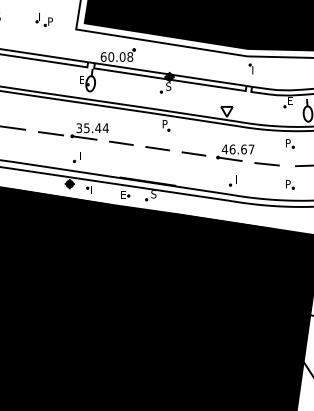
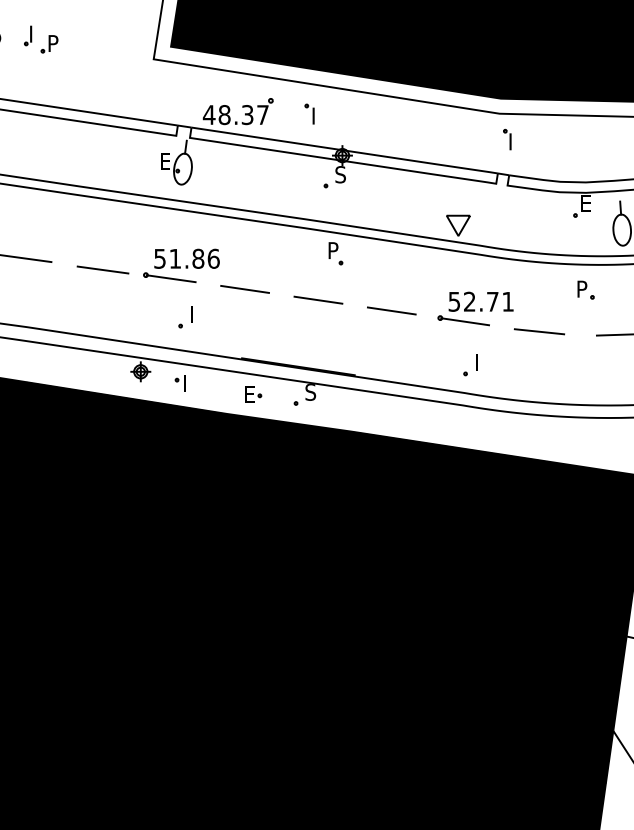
part: (43, 19) -> (39, 39), moved
text: (116, 56) -> (235, 113), 60.08 -> 48.37
part: (152, 56) -> (307, 113), added
text: (92, 128) -> (186, 259), 35.44 -> 51.86
text: (237, 149) -> (479, 301), 46.67 -> 52.71
part: (76, 157) -> (184, 318), moved
part: (290, 184) -> (586, 372), removed

